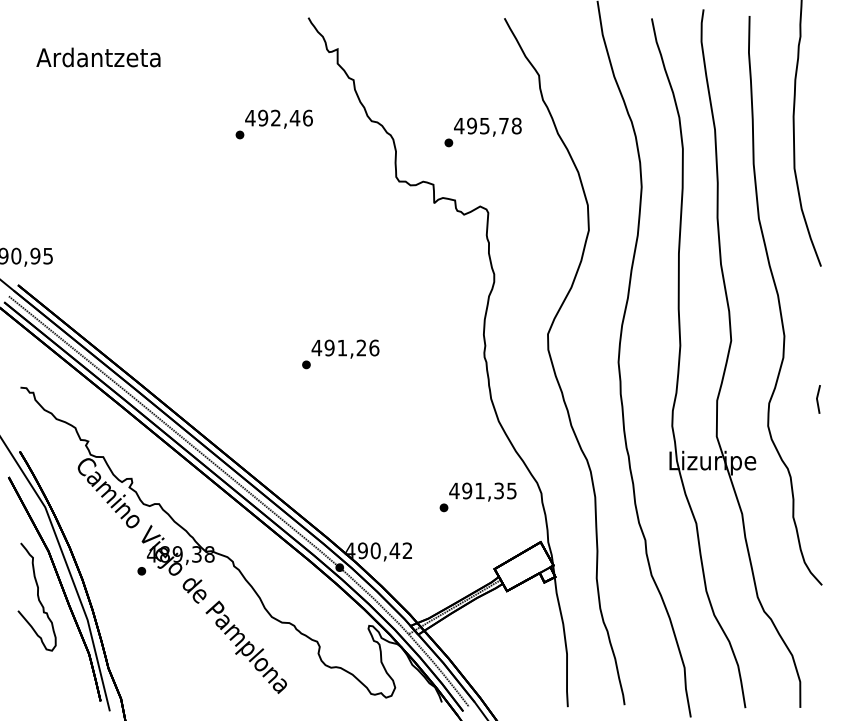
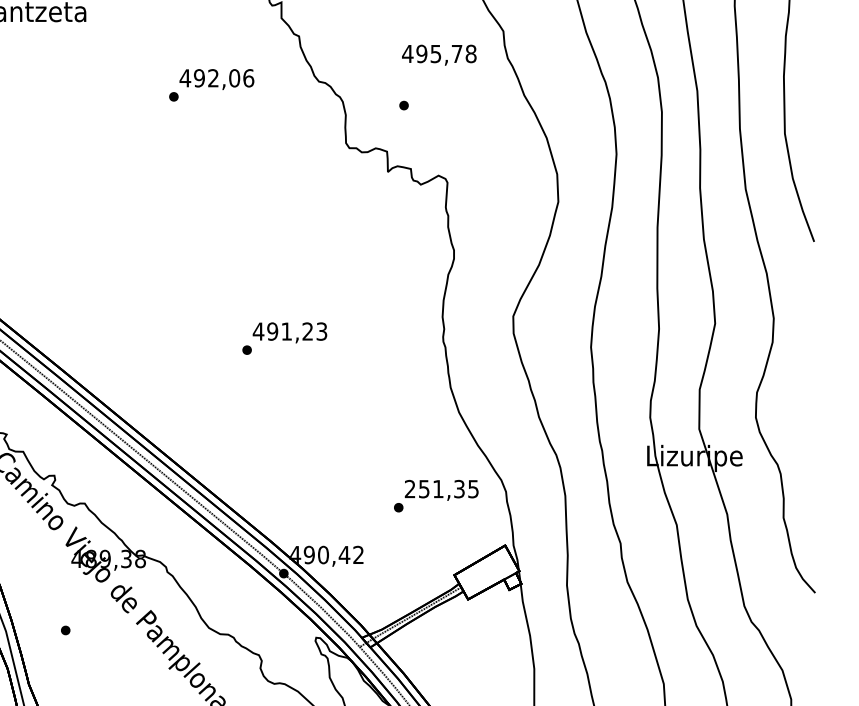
text: (294, 117) -> (233, 77), 492,46 -> 492,06
text: (487, 126) -> (438, 54), moved
text: (374, 347) -> (322, 331), 491,26 -> 491,23
line: (817, 399) -> (810, 388), removed
text: (460, 490) -> (416, 488), 491,35 -> 251,35
part: (141, 571) -> (65, 630), moved

